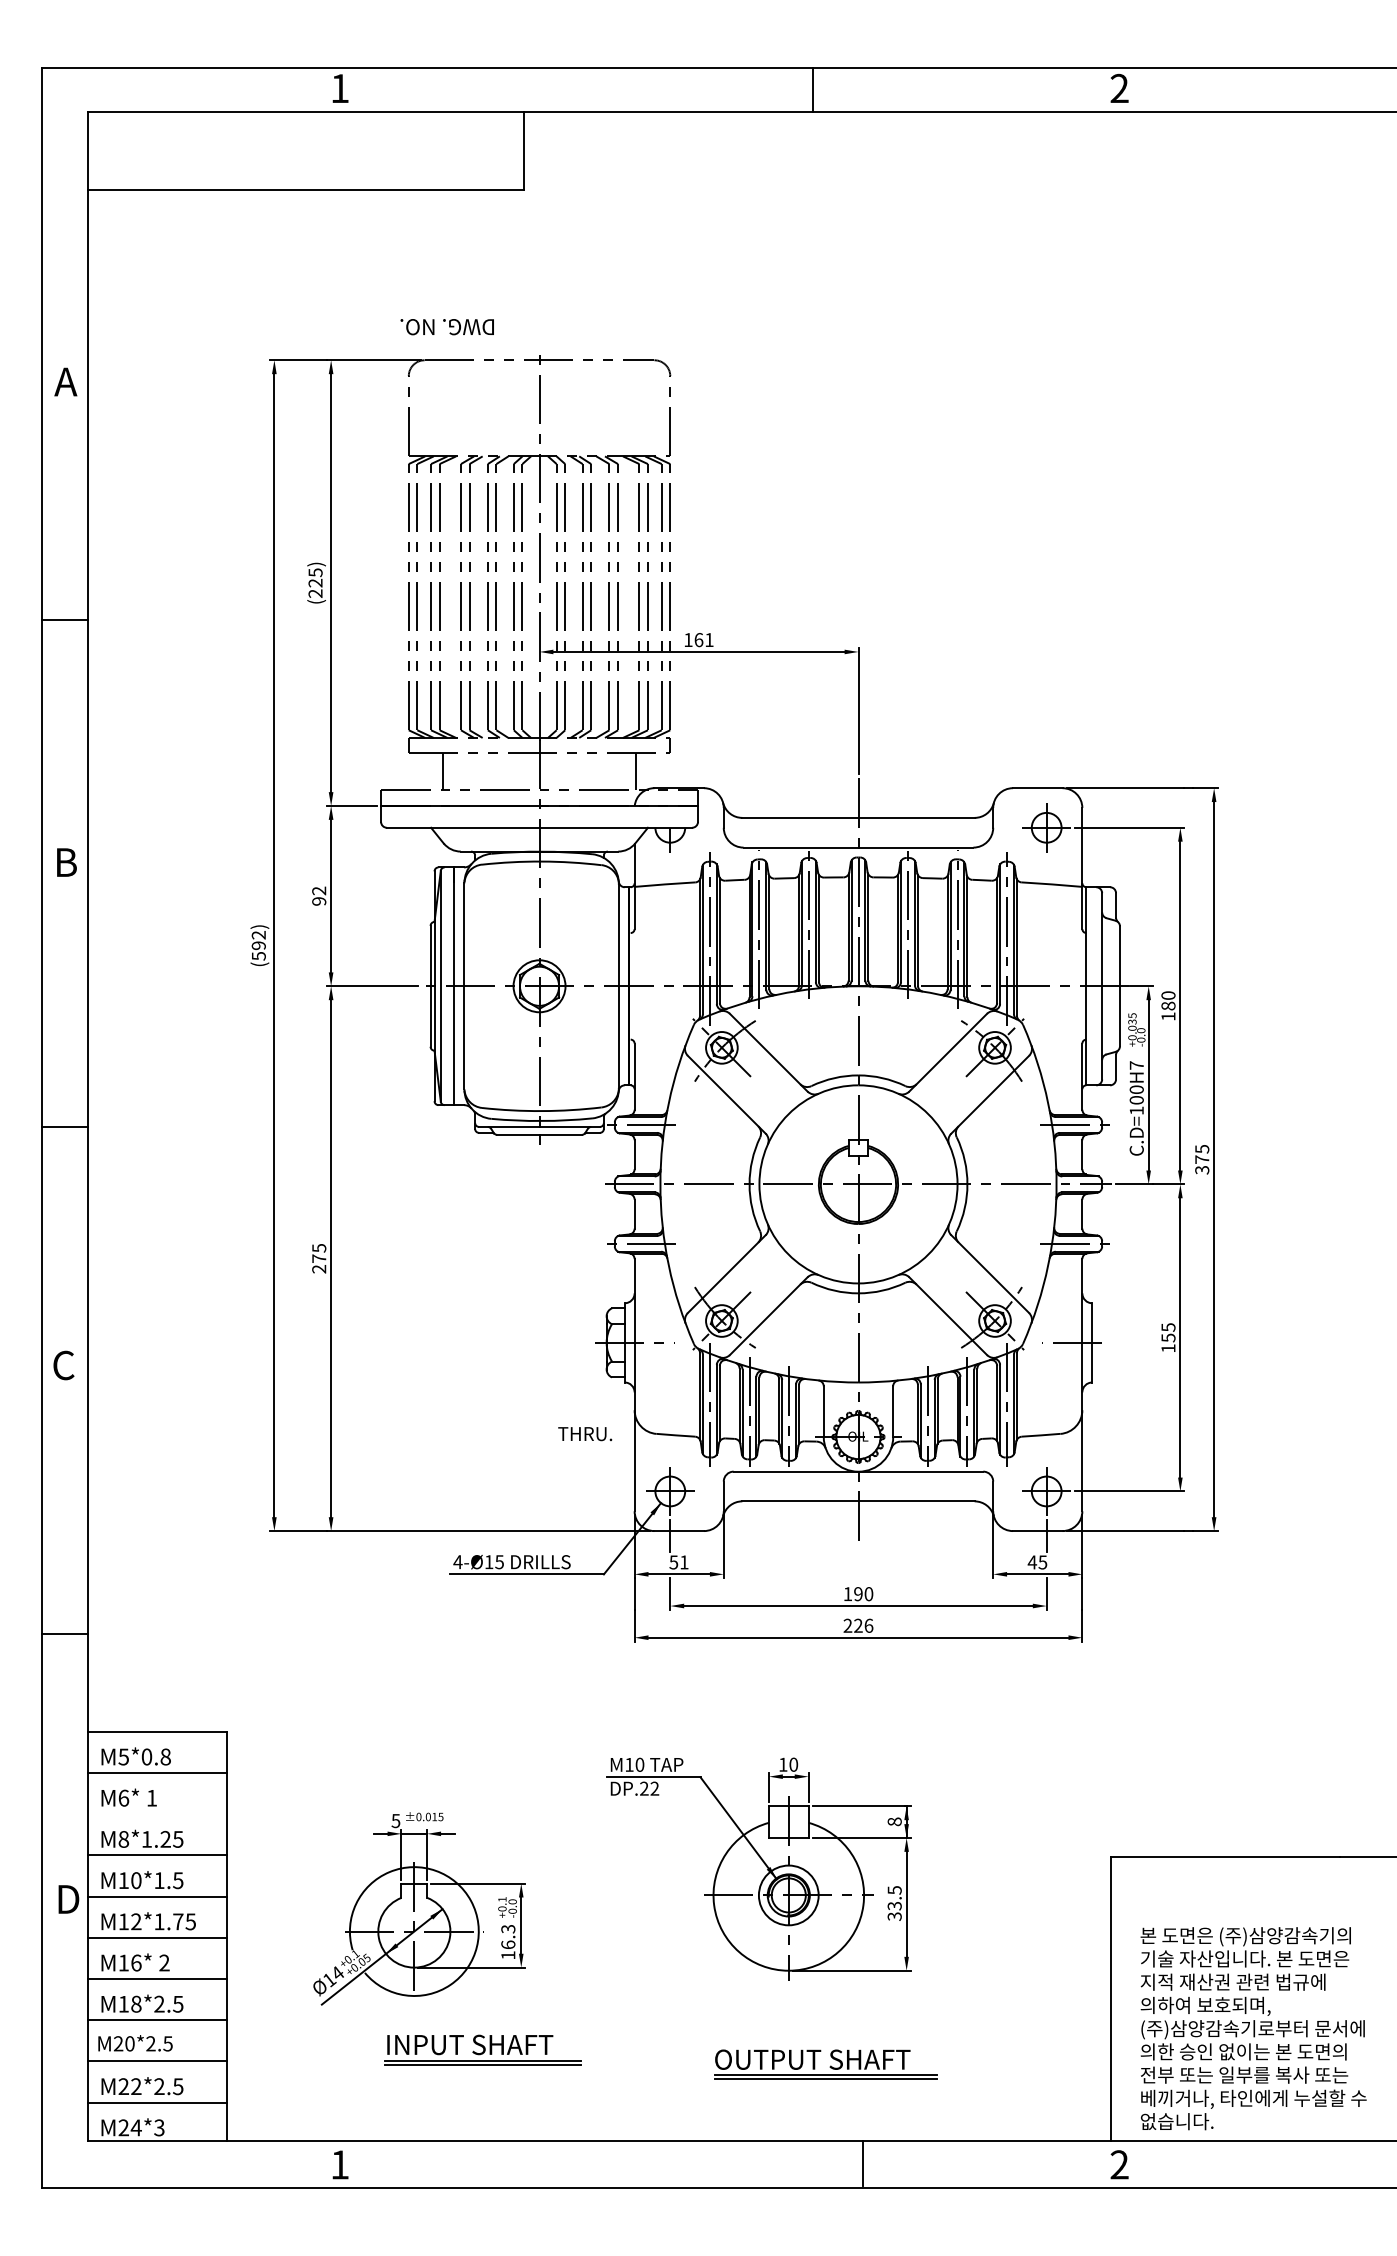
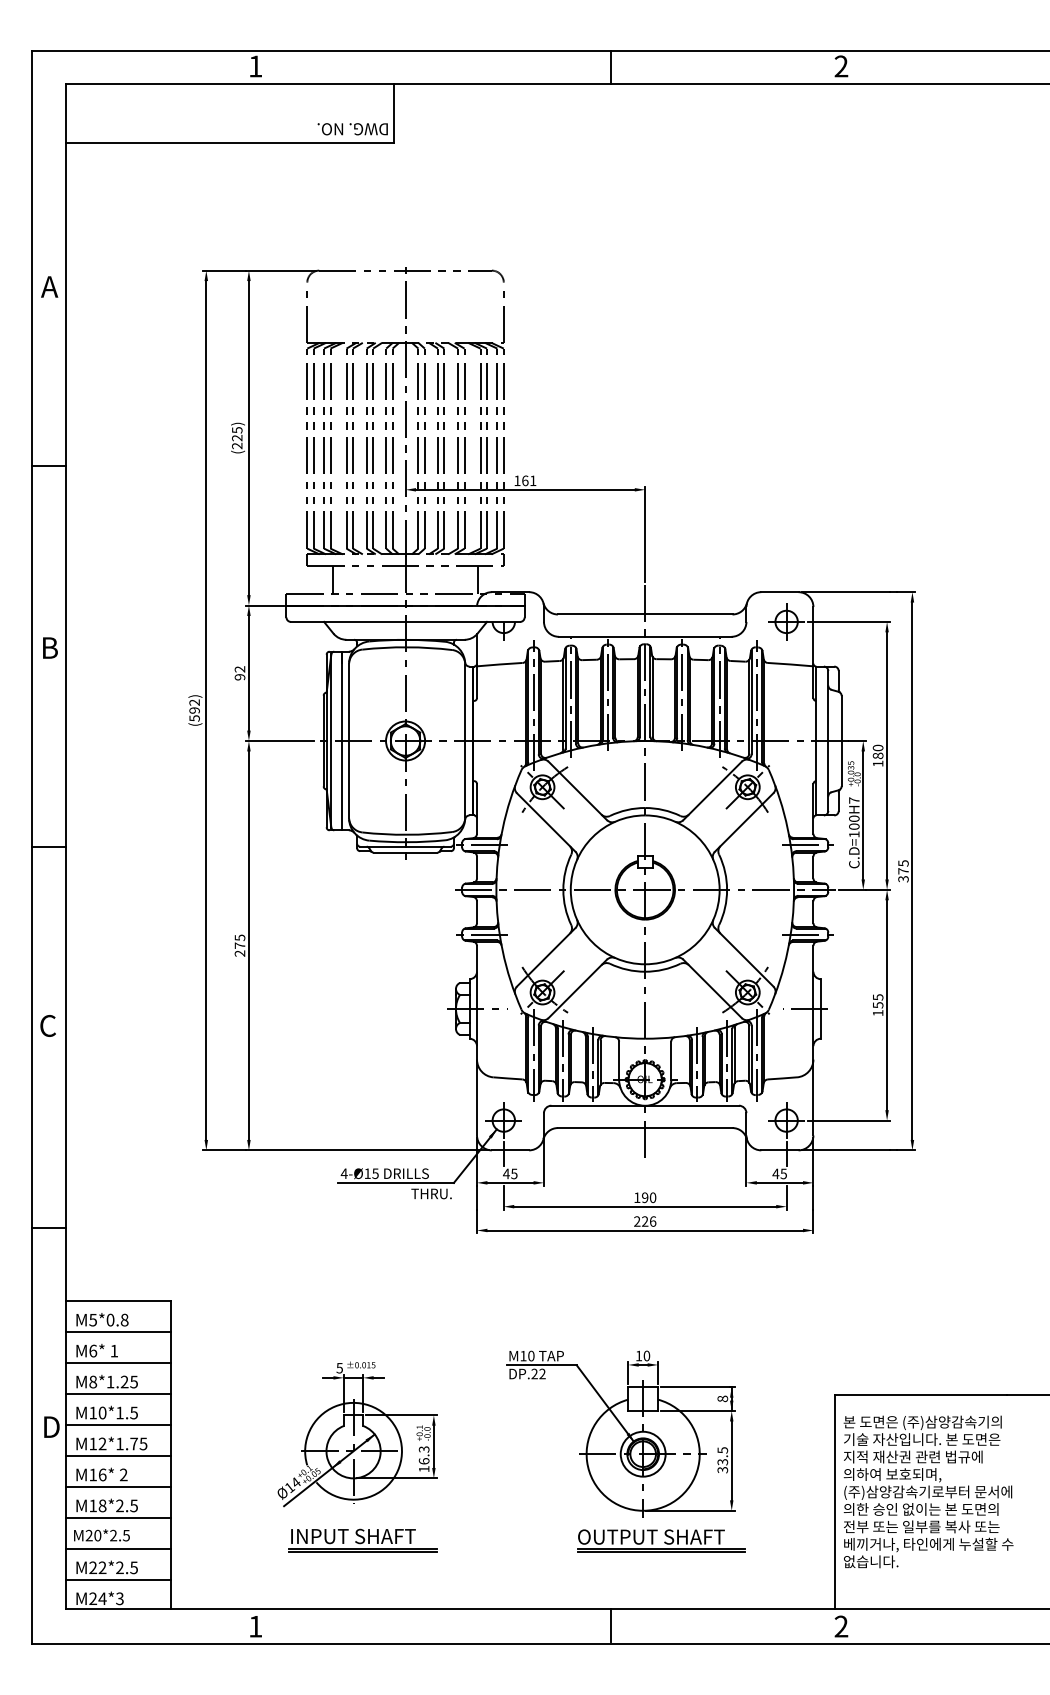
text: (446, 327) -> (352, 129), moved
text: (585, 1434) -> (431, 1194), moved
text: (678, 1562) -> (509, 1173), 51 -> 45
line: (157, 1814) -> (118, 1363), added
part: (758, 1868) -> (620, 1433), moved
part: (419, 1908) -> (357, 1433), moved
text: (1253, 2028) -> (928, 1491), moved
part: (825, 2064) -> (661, 1540), moved
line: (862, 2163) -> (610, 1625), moved

